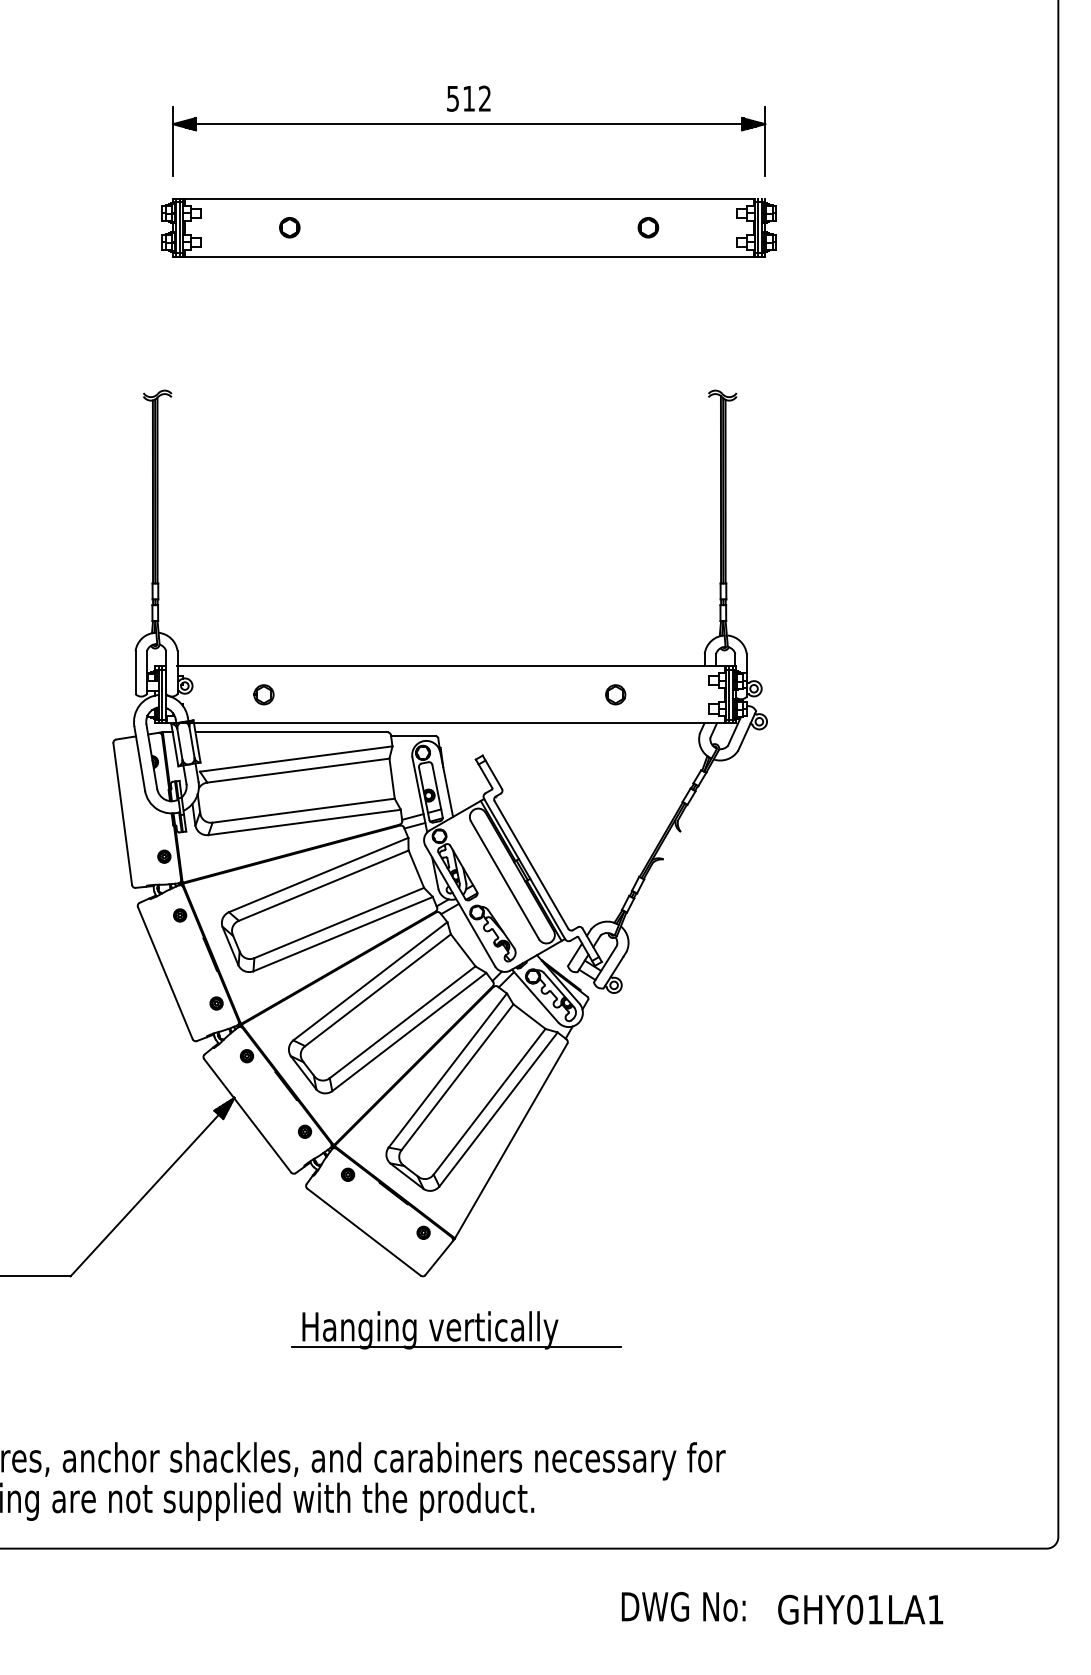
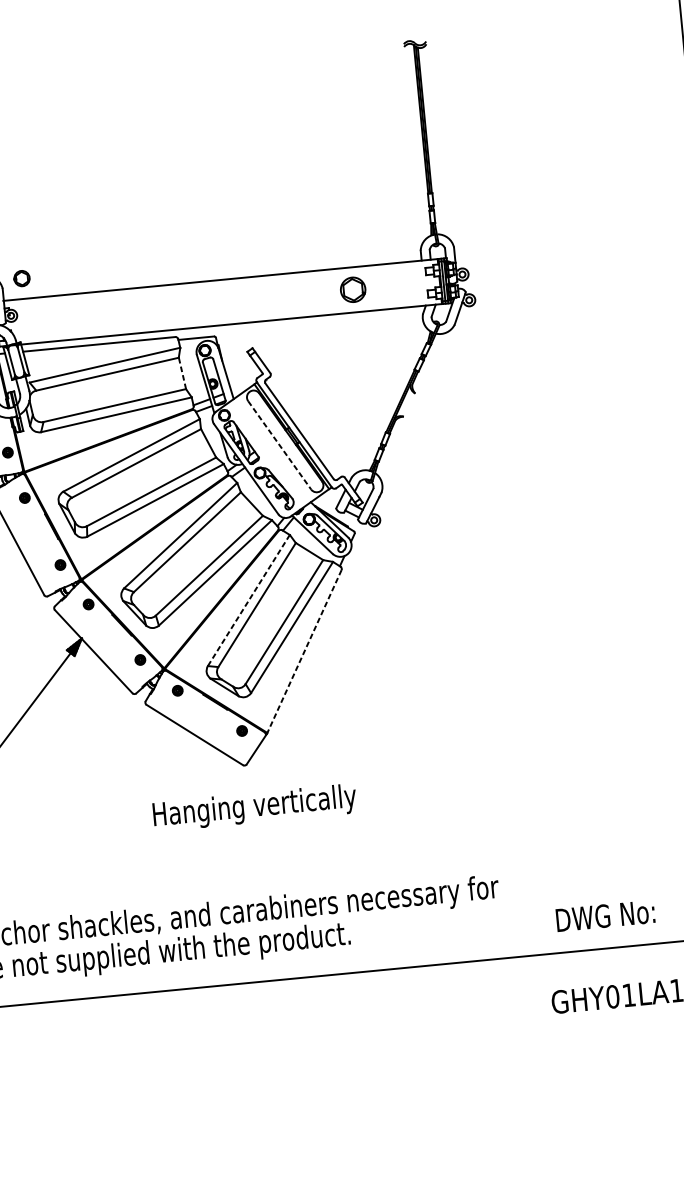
part: (263, 694) -> (21, 278), moved
part: (615, 694) -> (353, 289), size x1.6
line: (392, 778) -> (182, 373), solid -> dashed
line: (505, 880) -> (280, 445), solid -> dashed
line: (447, 1070) -> (248, 600), solid -> dashed
line: (510, 1141) -> (303, 651), solid -> dashed
line: (456, 1347) -> (276, 819), removed
text: (683, 1606) -> (605, 915), moved

